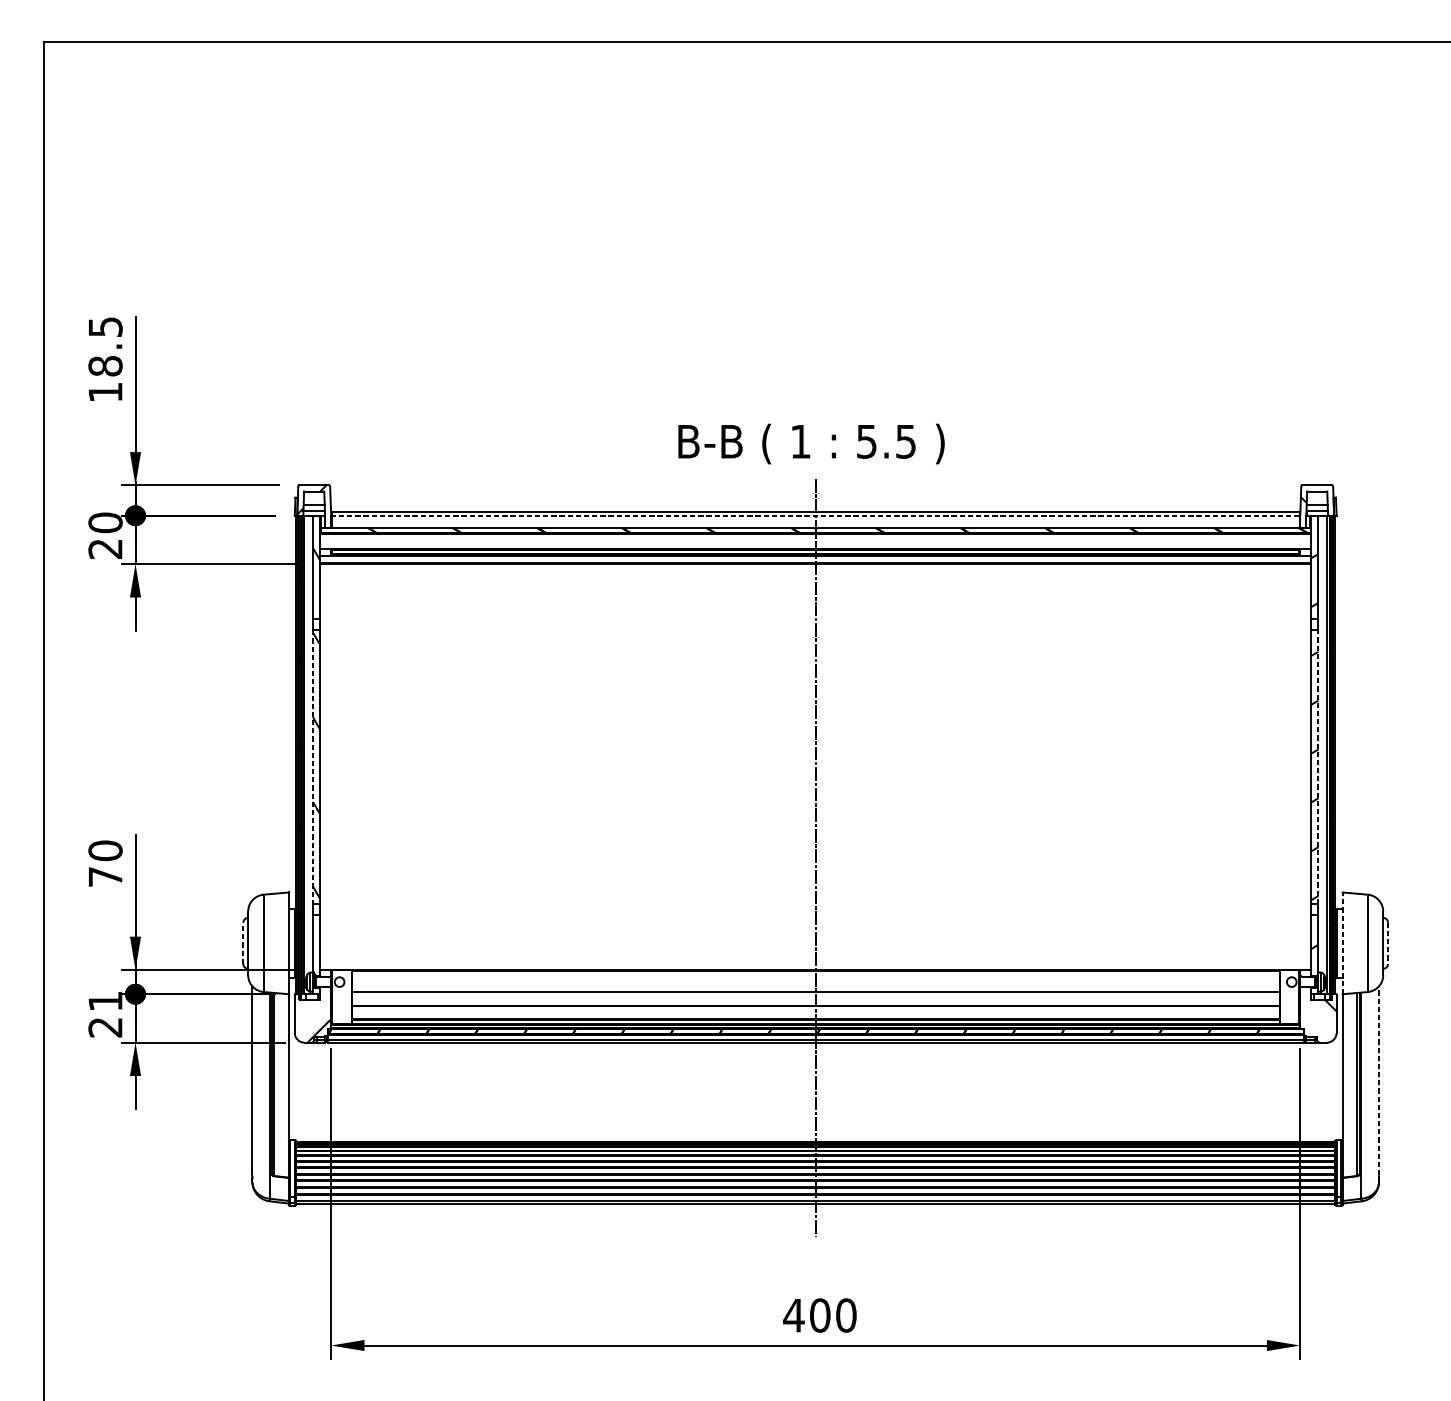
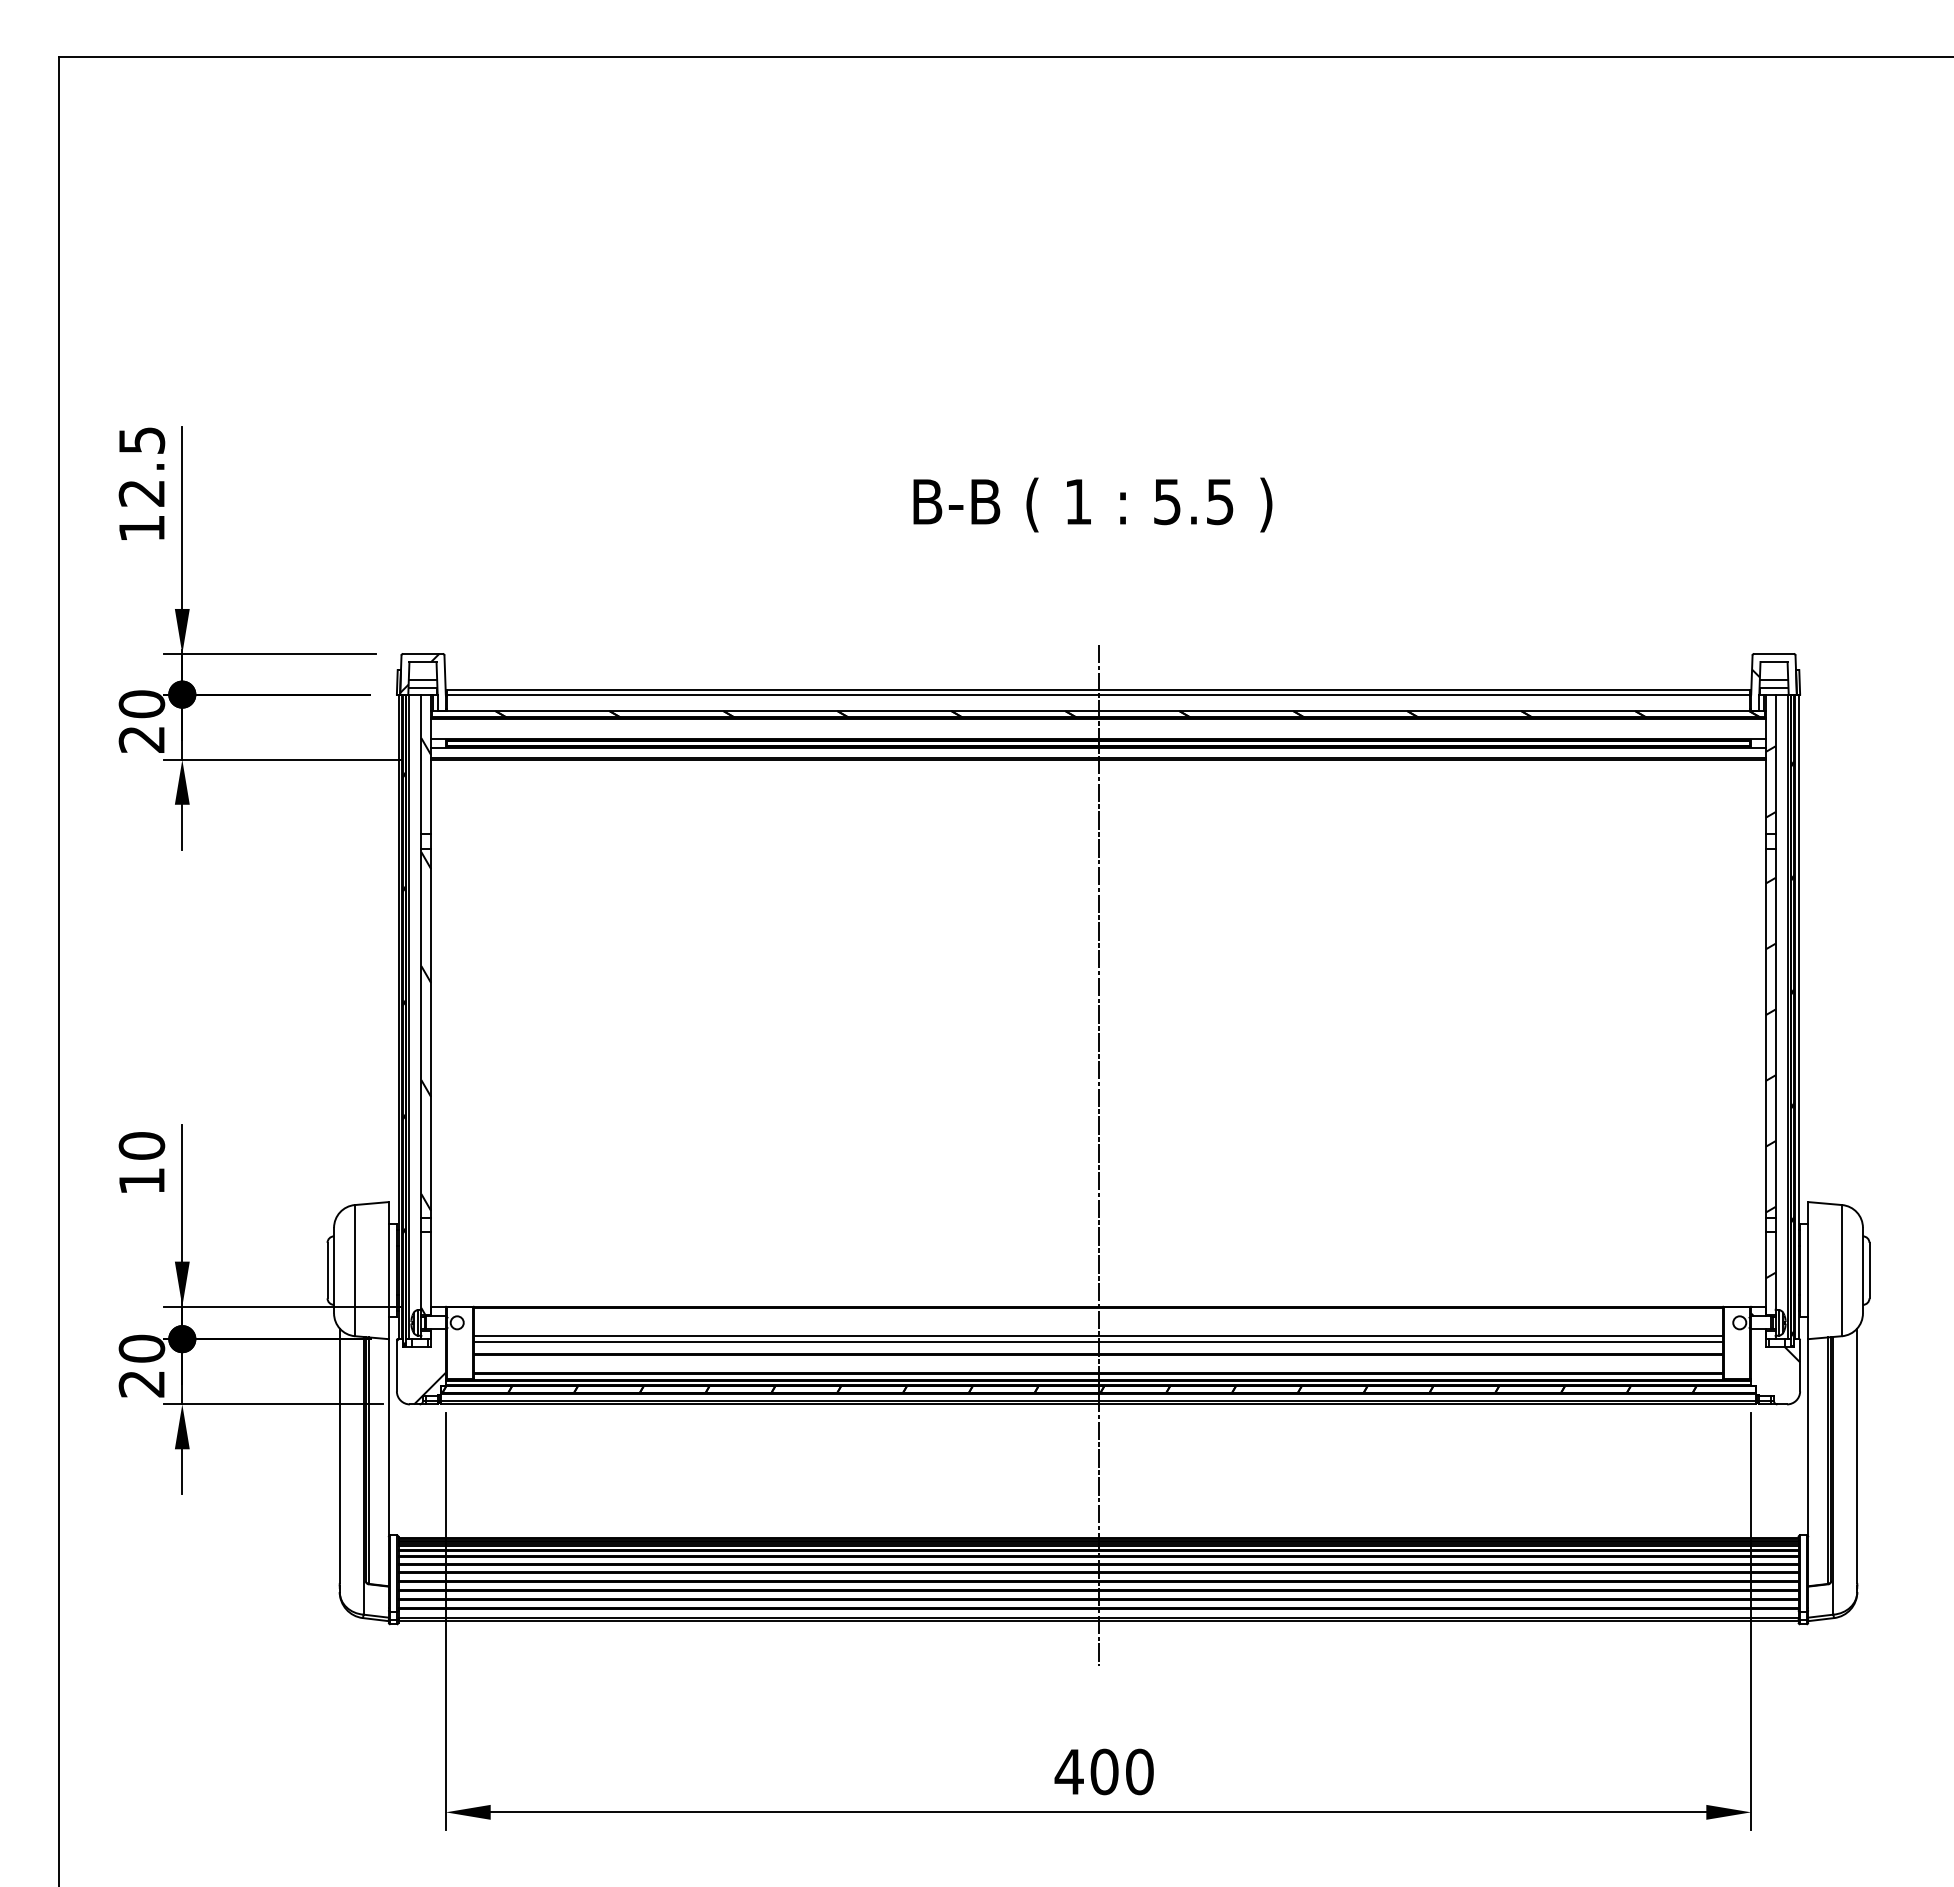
text: (105, 366) -> (141, 493), 18.5 -> 12.5
text: (811, 443) -> (1092, 504), moved
line: (815, 515) -> (1098, 694), dashed -> solid
line: (1318, 766) -> (1775, 1032), dashed -> solid
line: (313, 767) -> (421, 1033), dashed -> solid
text: (105, 877) -> (141, 1181), 70 -> 10
line: (243, 943) -> (327, 1270), dashed -> solid
line: (1342, 943) -> (1808, 1270), dashed -> solid
line: (1388, 943) -> (1869, 1270), dashed -> solid
line: (815, 996) -> (1098, 1342), added
text: (105, 1001) -> (141, 1348), 21 -> 20
line: (1379, 1080) -> (1857, 1455), dashed -> solid

